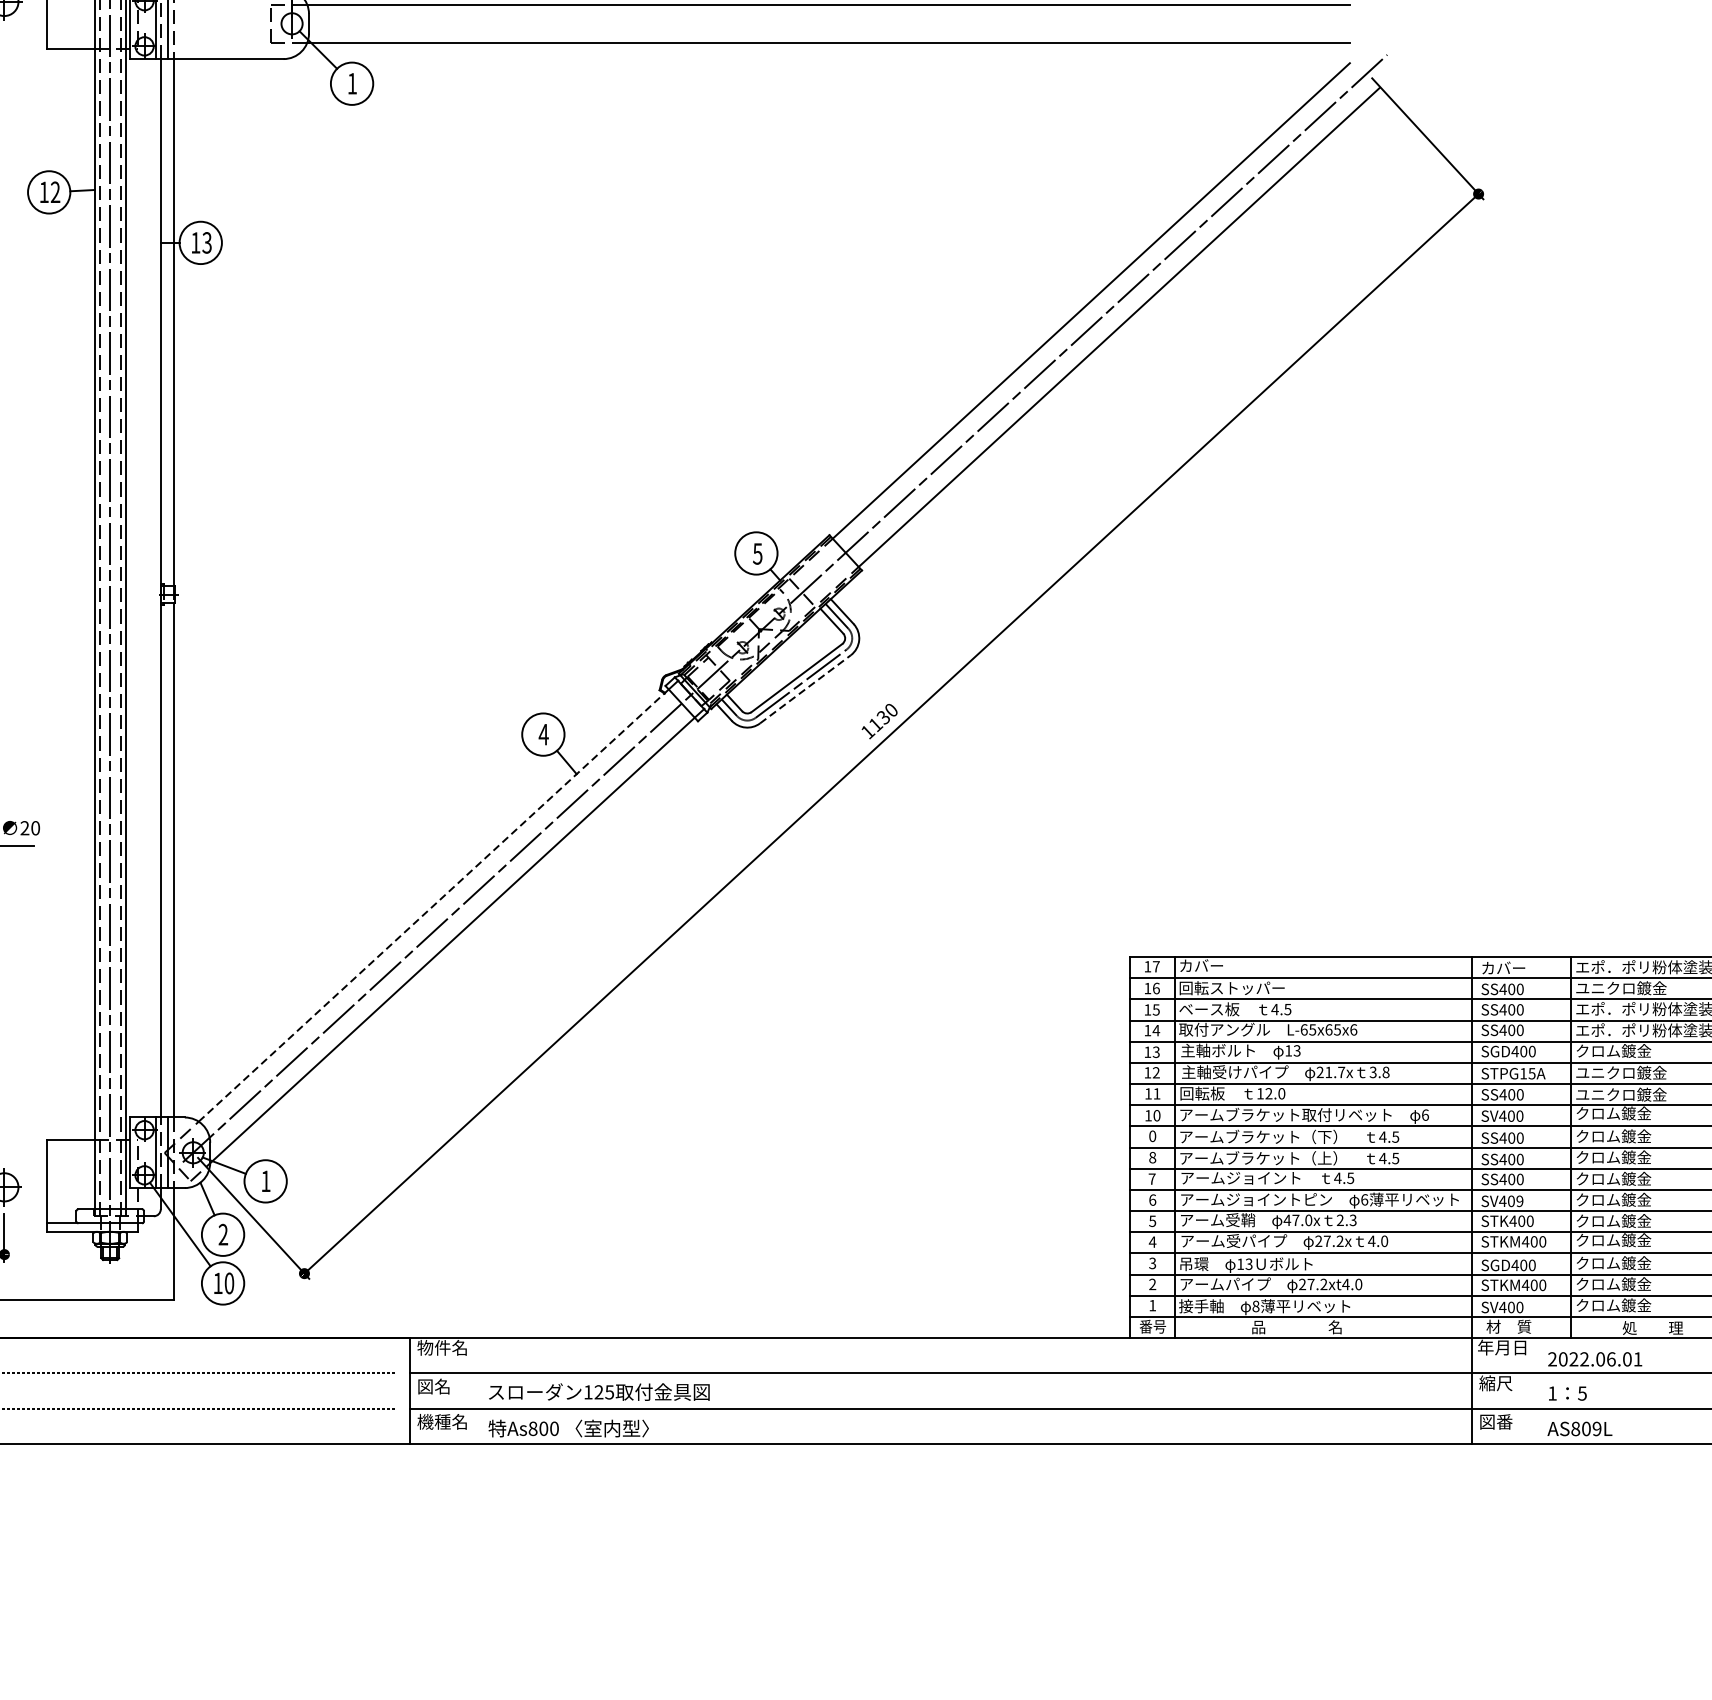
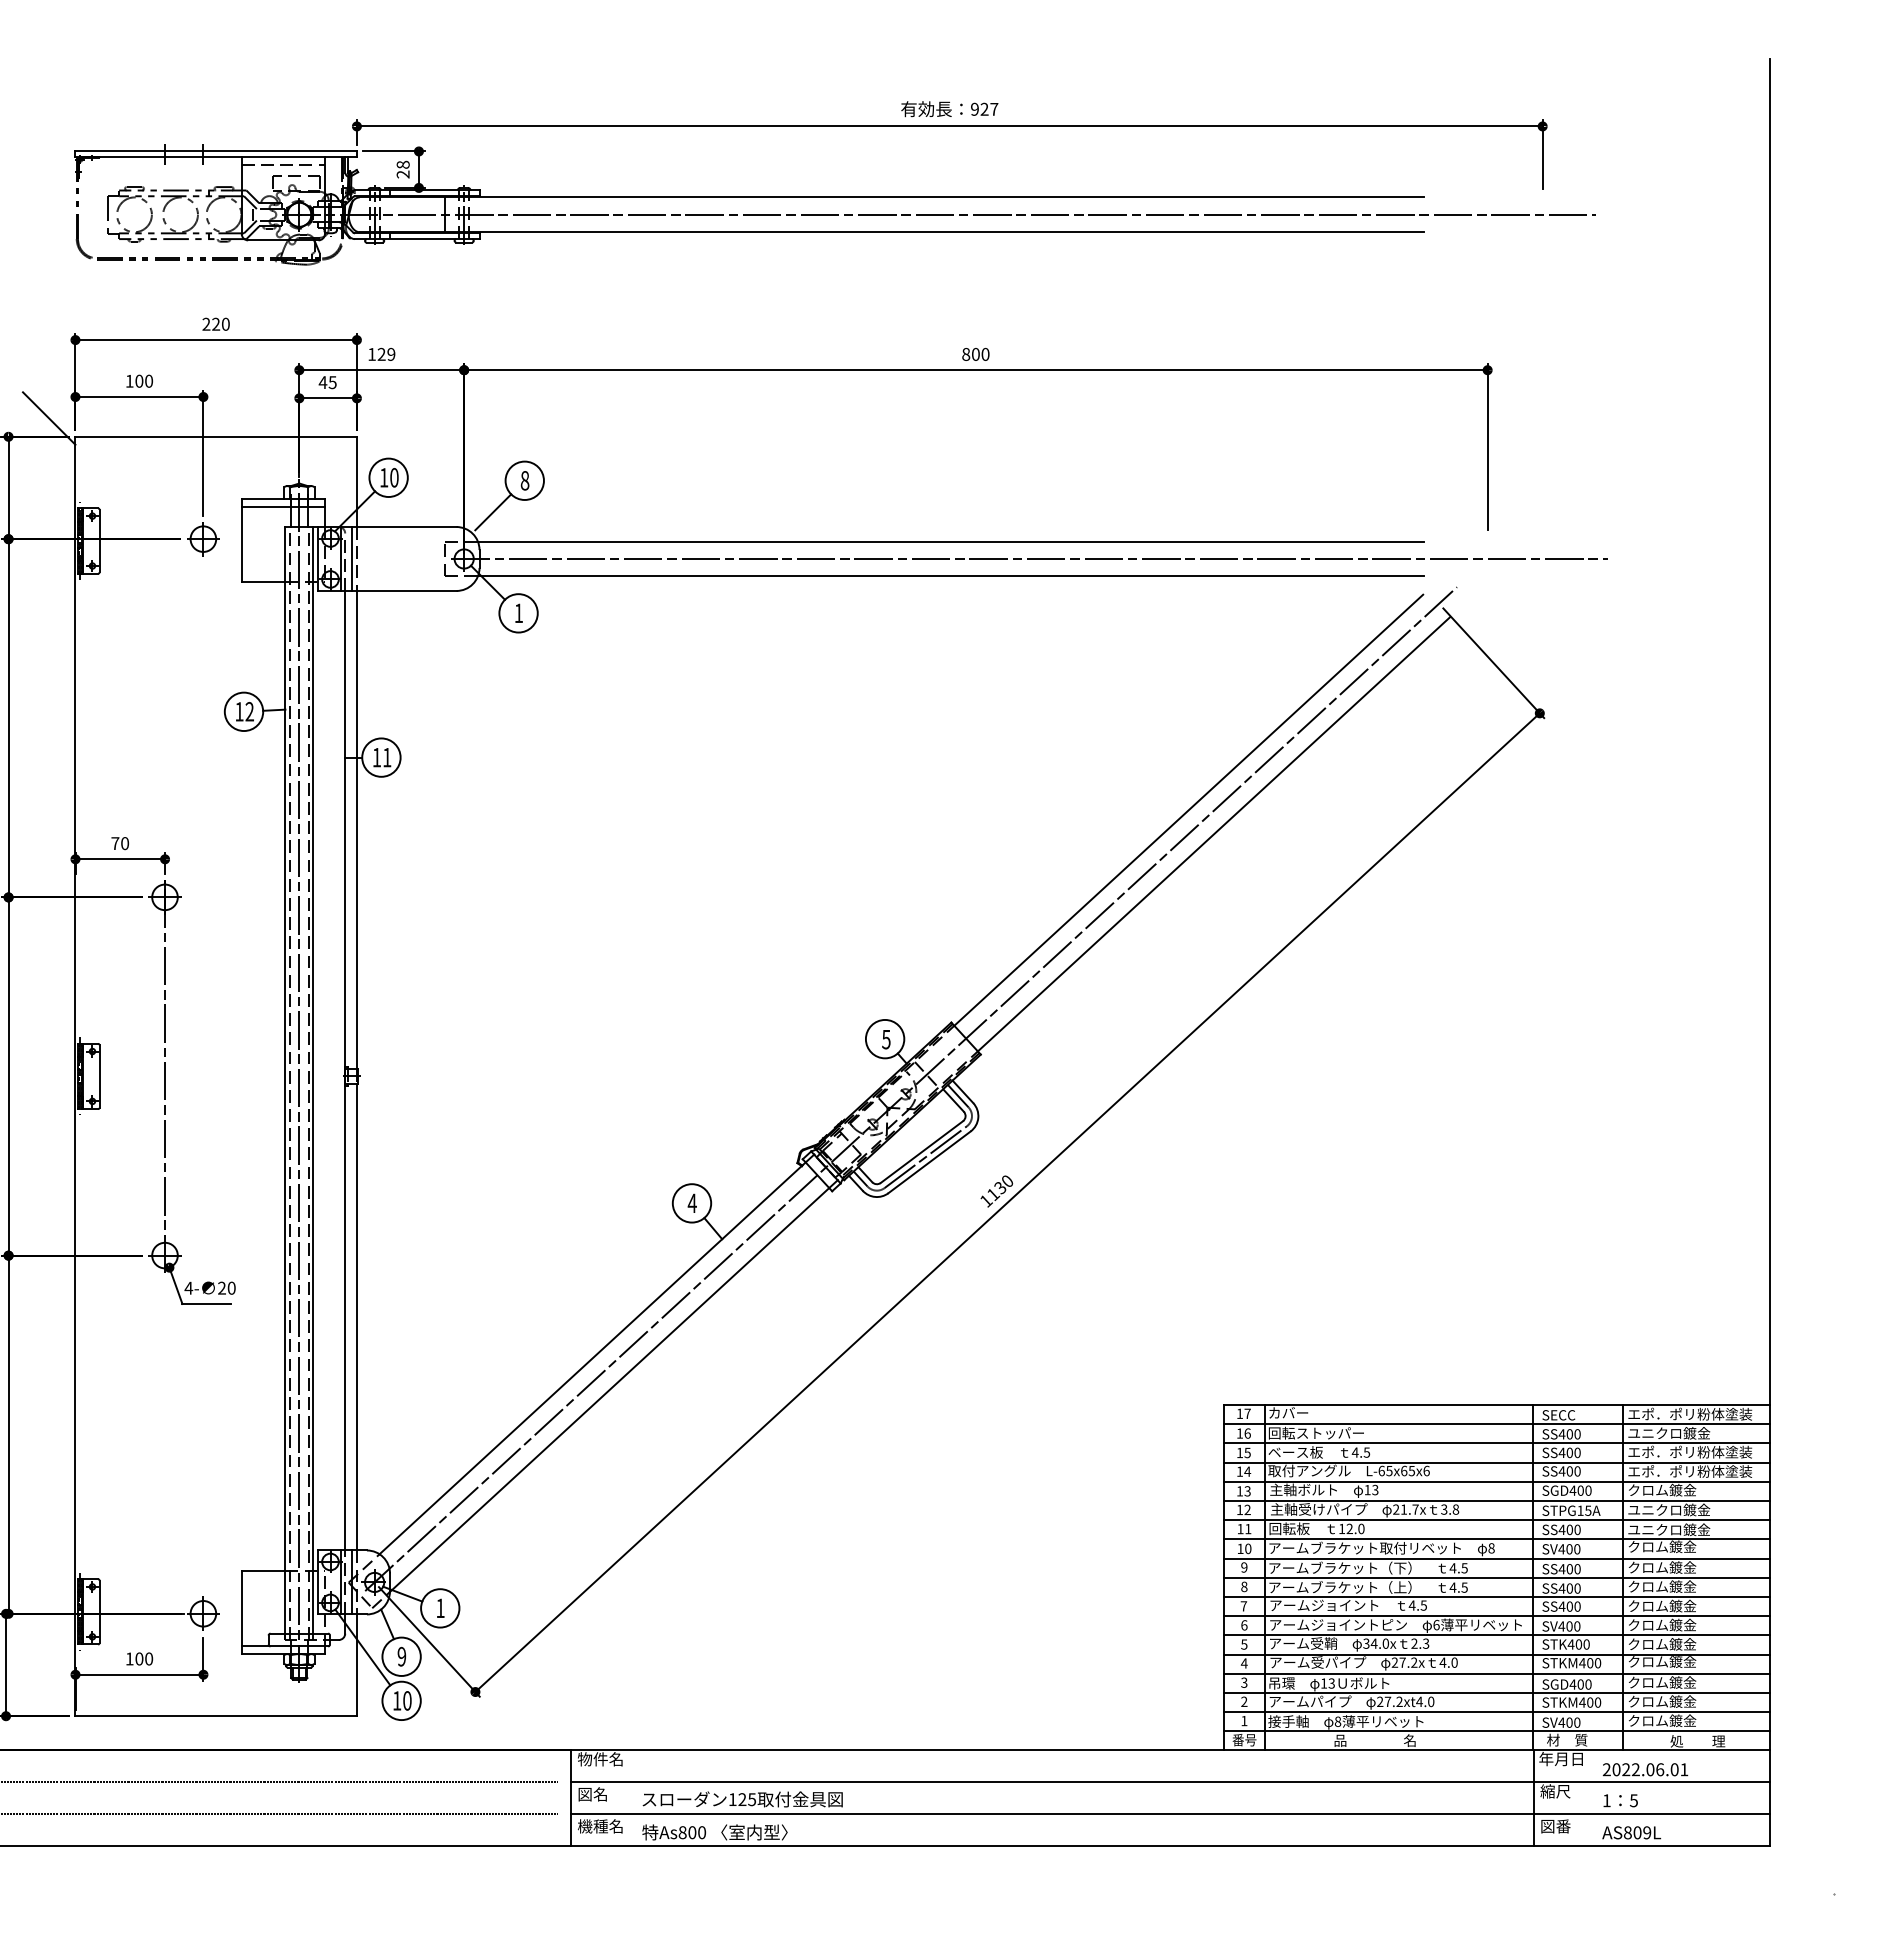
line: (915, 23) -> (1029, 558), added
text: (206, 242) -> (386, 757), 13 -> 11
line: (805, 689) -> (929, 1162), dashed -> solid
line: (434, 905) -> (593, 1358), dashed -> solid
text: (1502, 967) -> (1561, 1414), カバー -> SECC
text: (1425, 1115) -> (1491, 1548), 6 -> 8
text: (1152, 1136) -> (1244, 1567), 0 -> 9
text: (1520, 1201) -> (1577, 1626), SV409 -> SV400
text: (1291, 1220) -> (1370, 1643), 47.0x -> 34.0x
text: (222, 1234) -> (401, 1656), 2 -> 9

